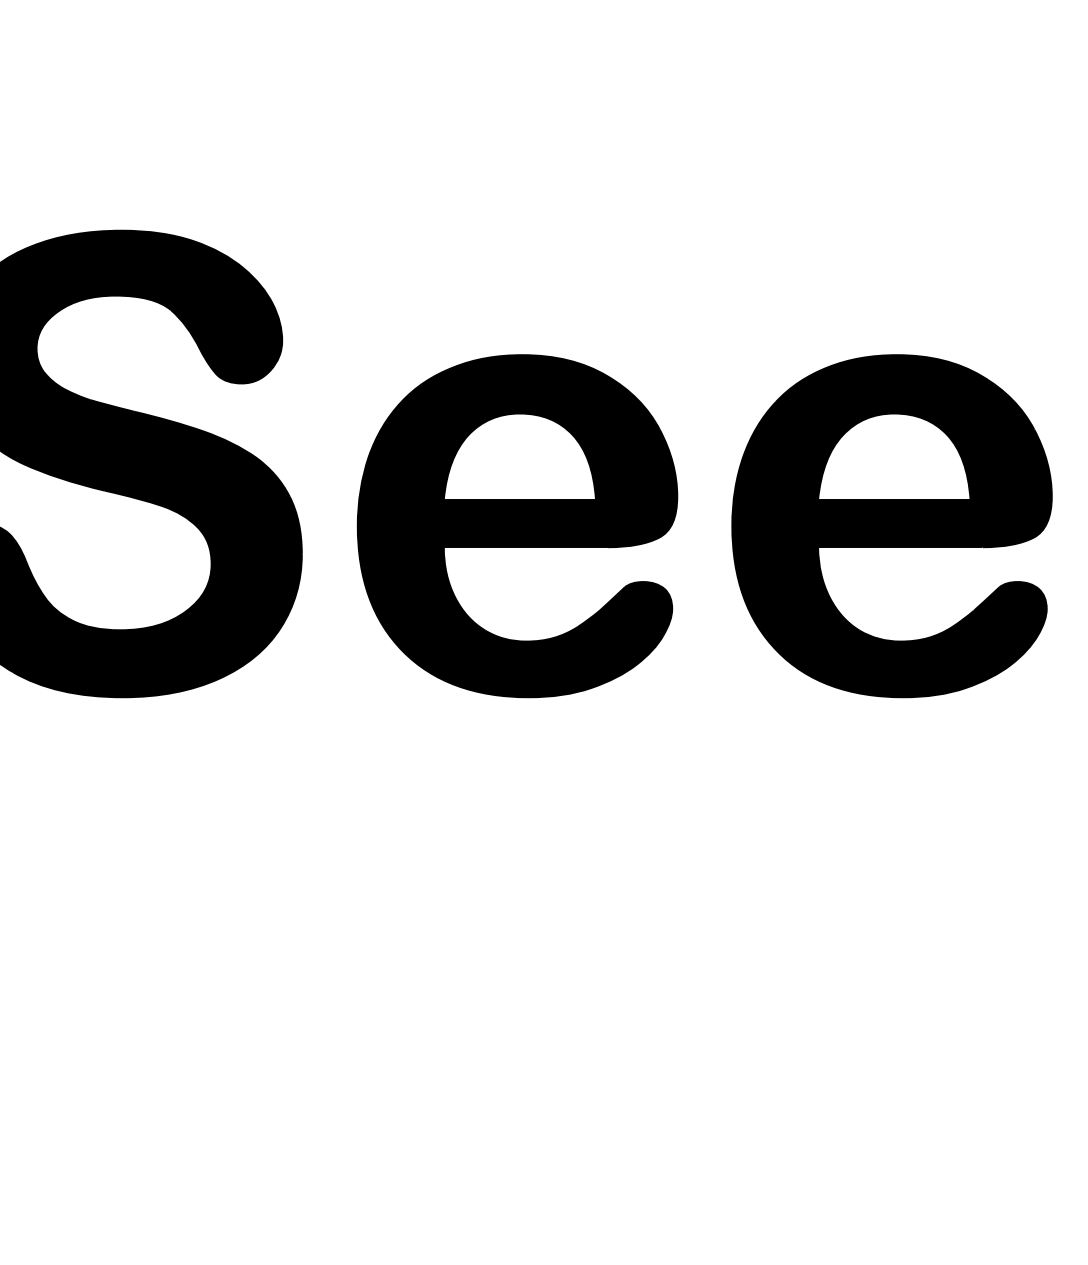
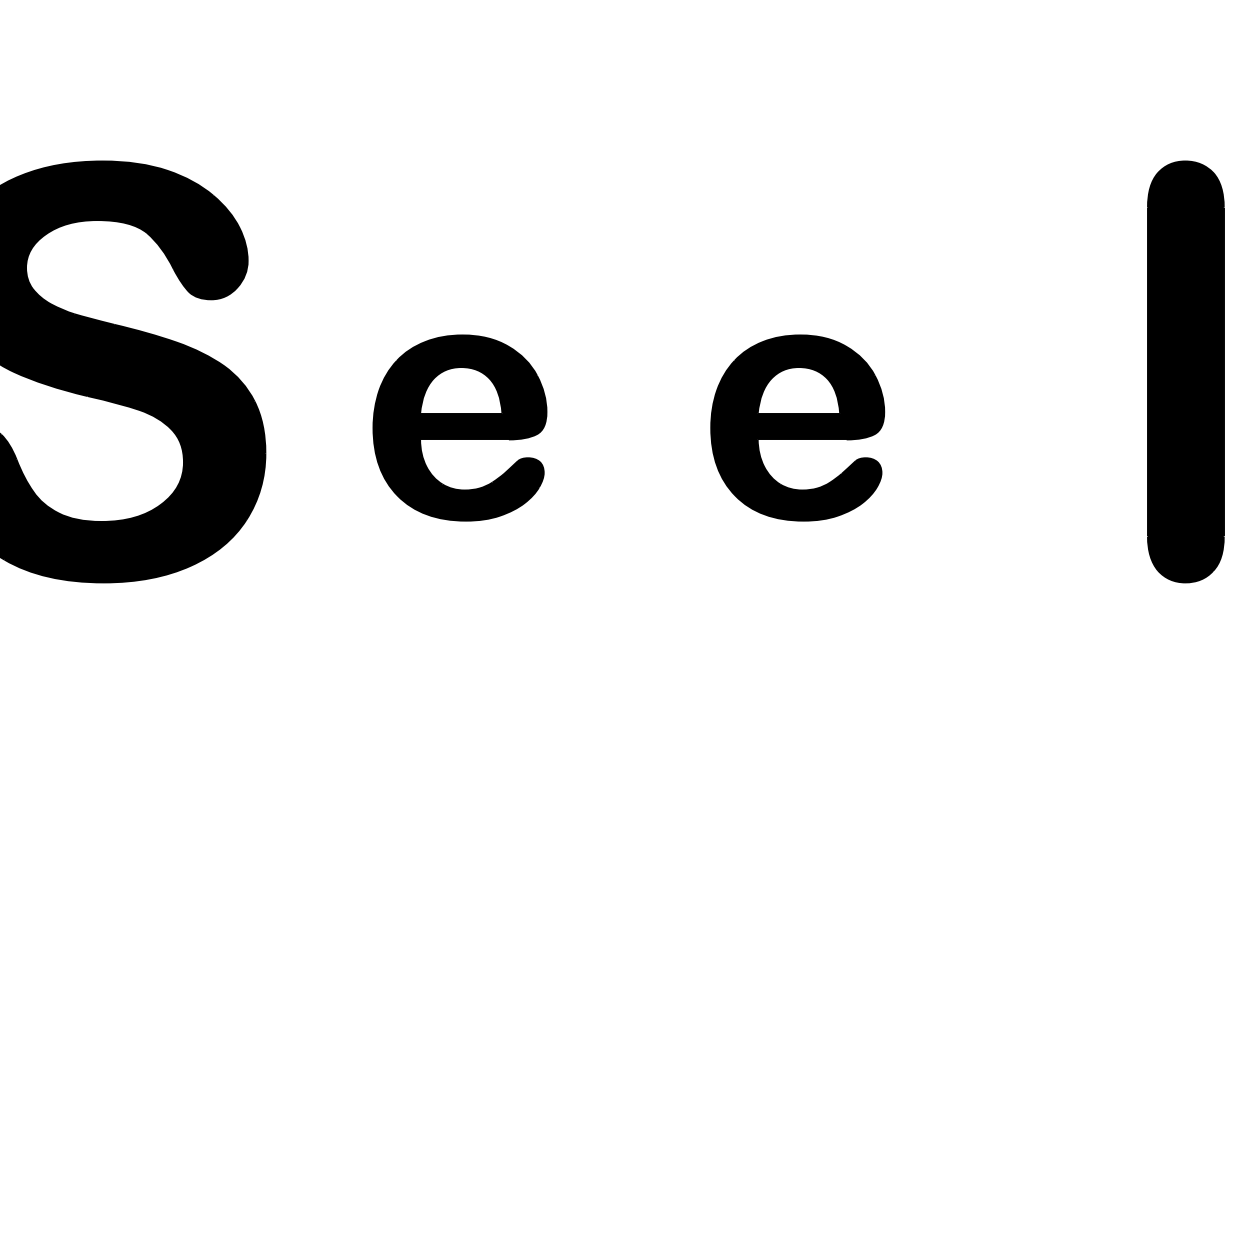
part: (517, 525) -> (459, 427), size x0.6
part: (891, 525) -> (797, 427), size x0.6

